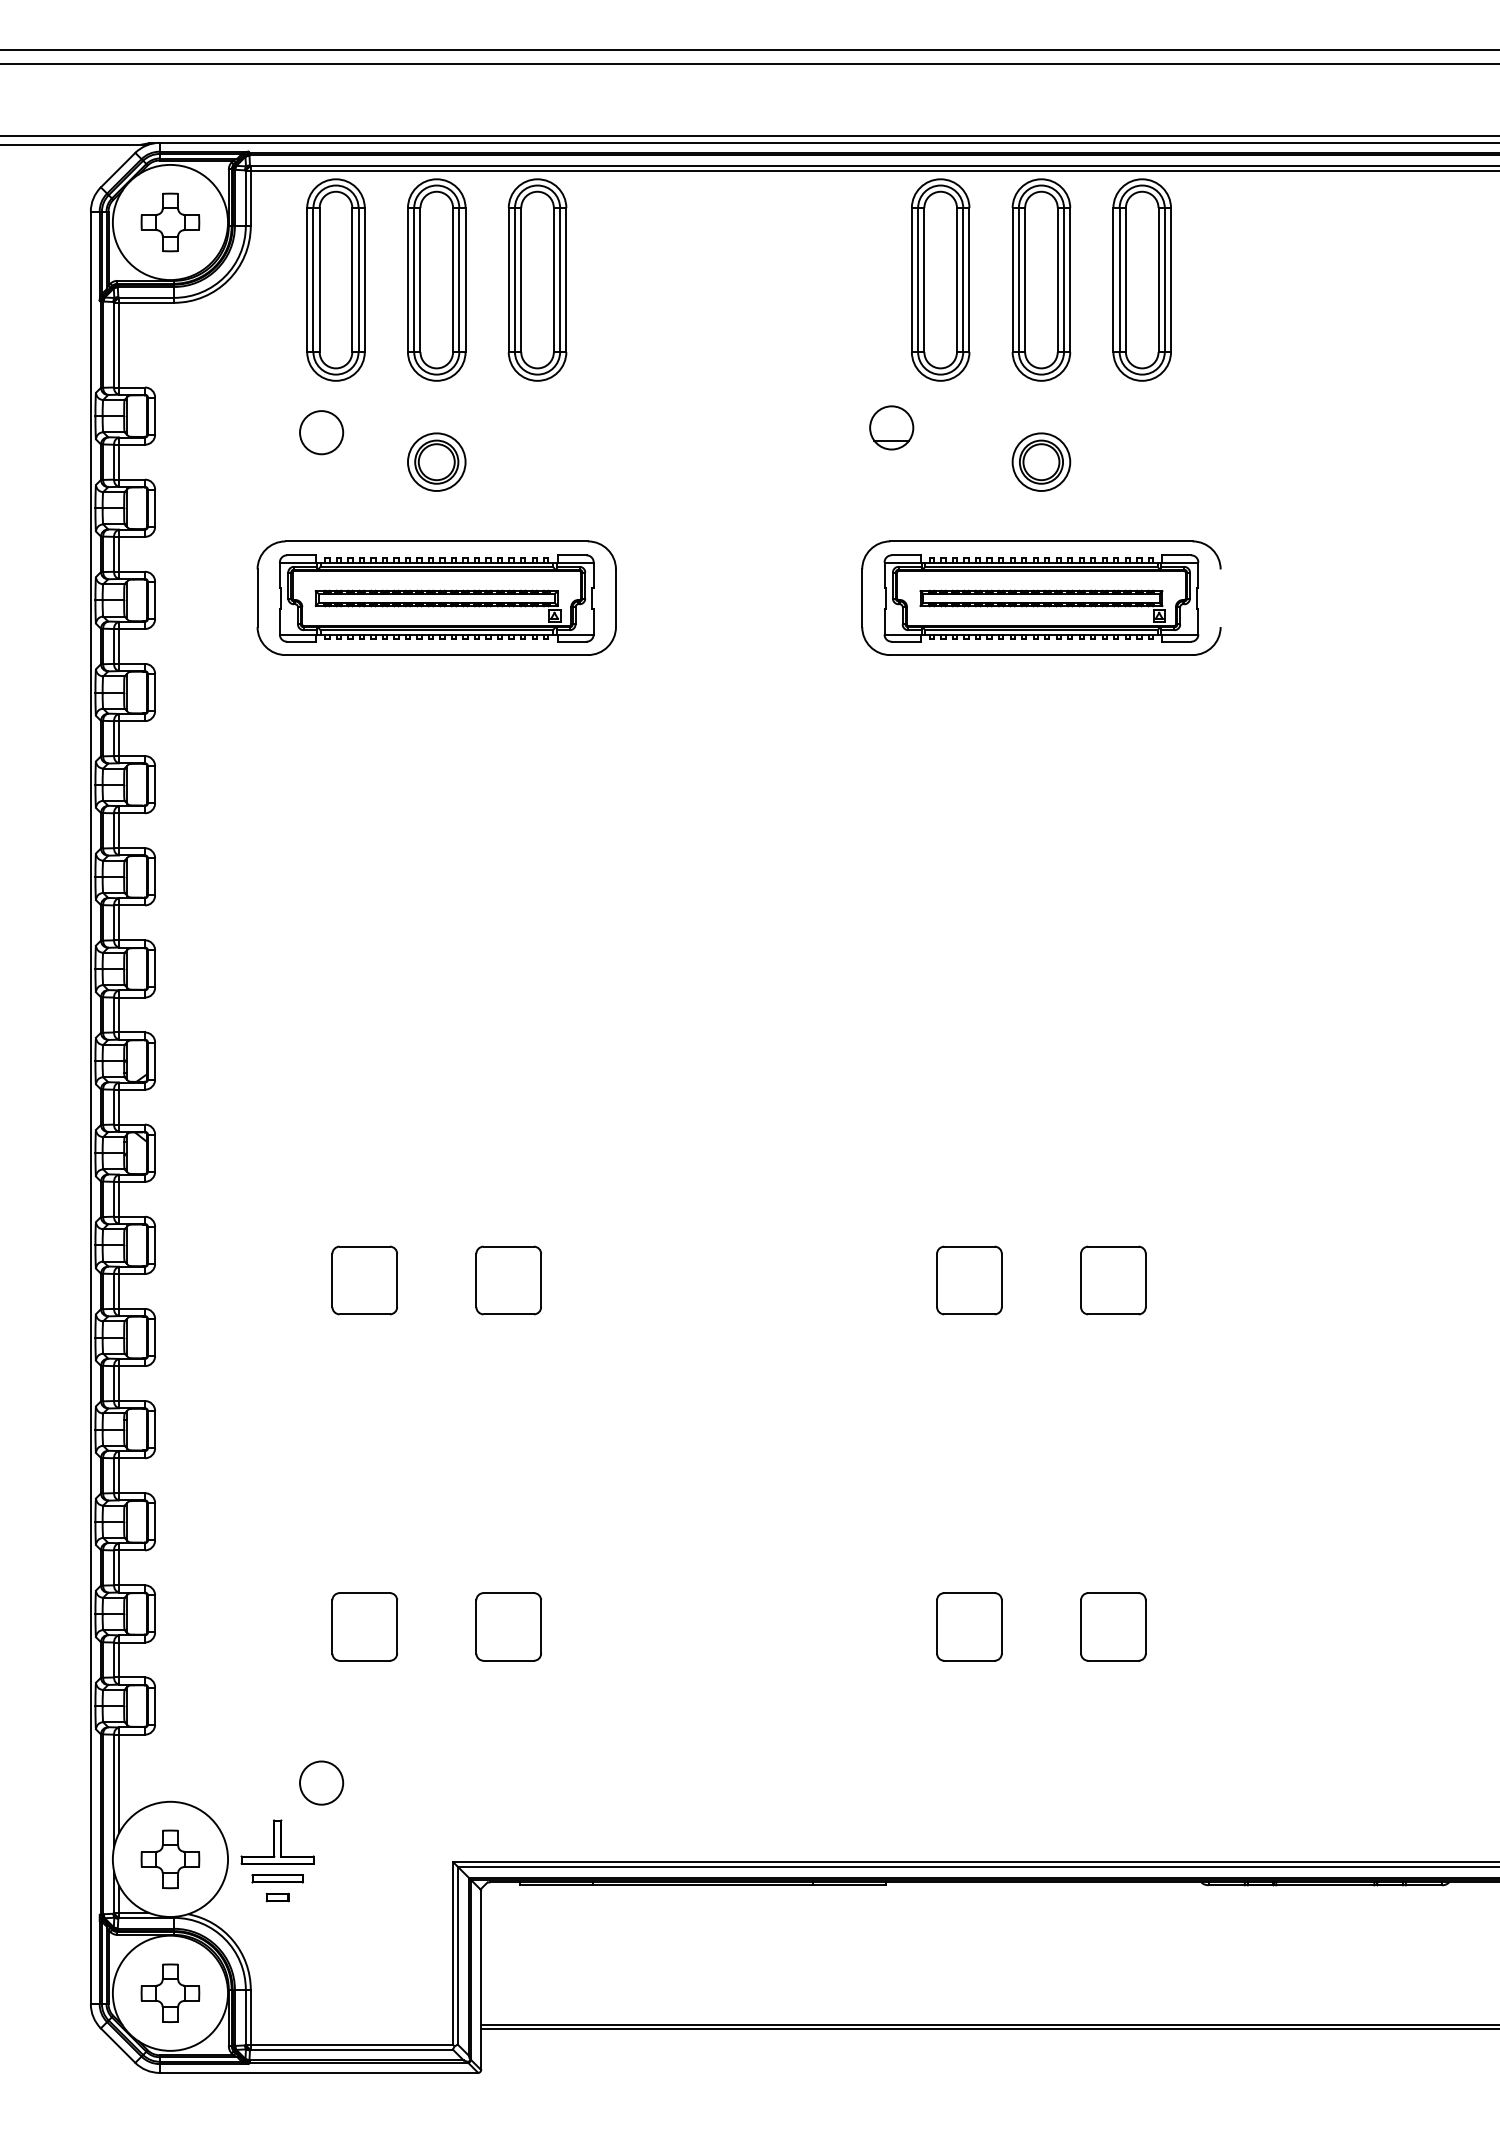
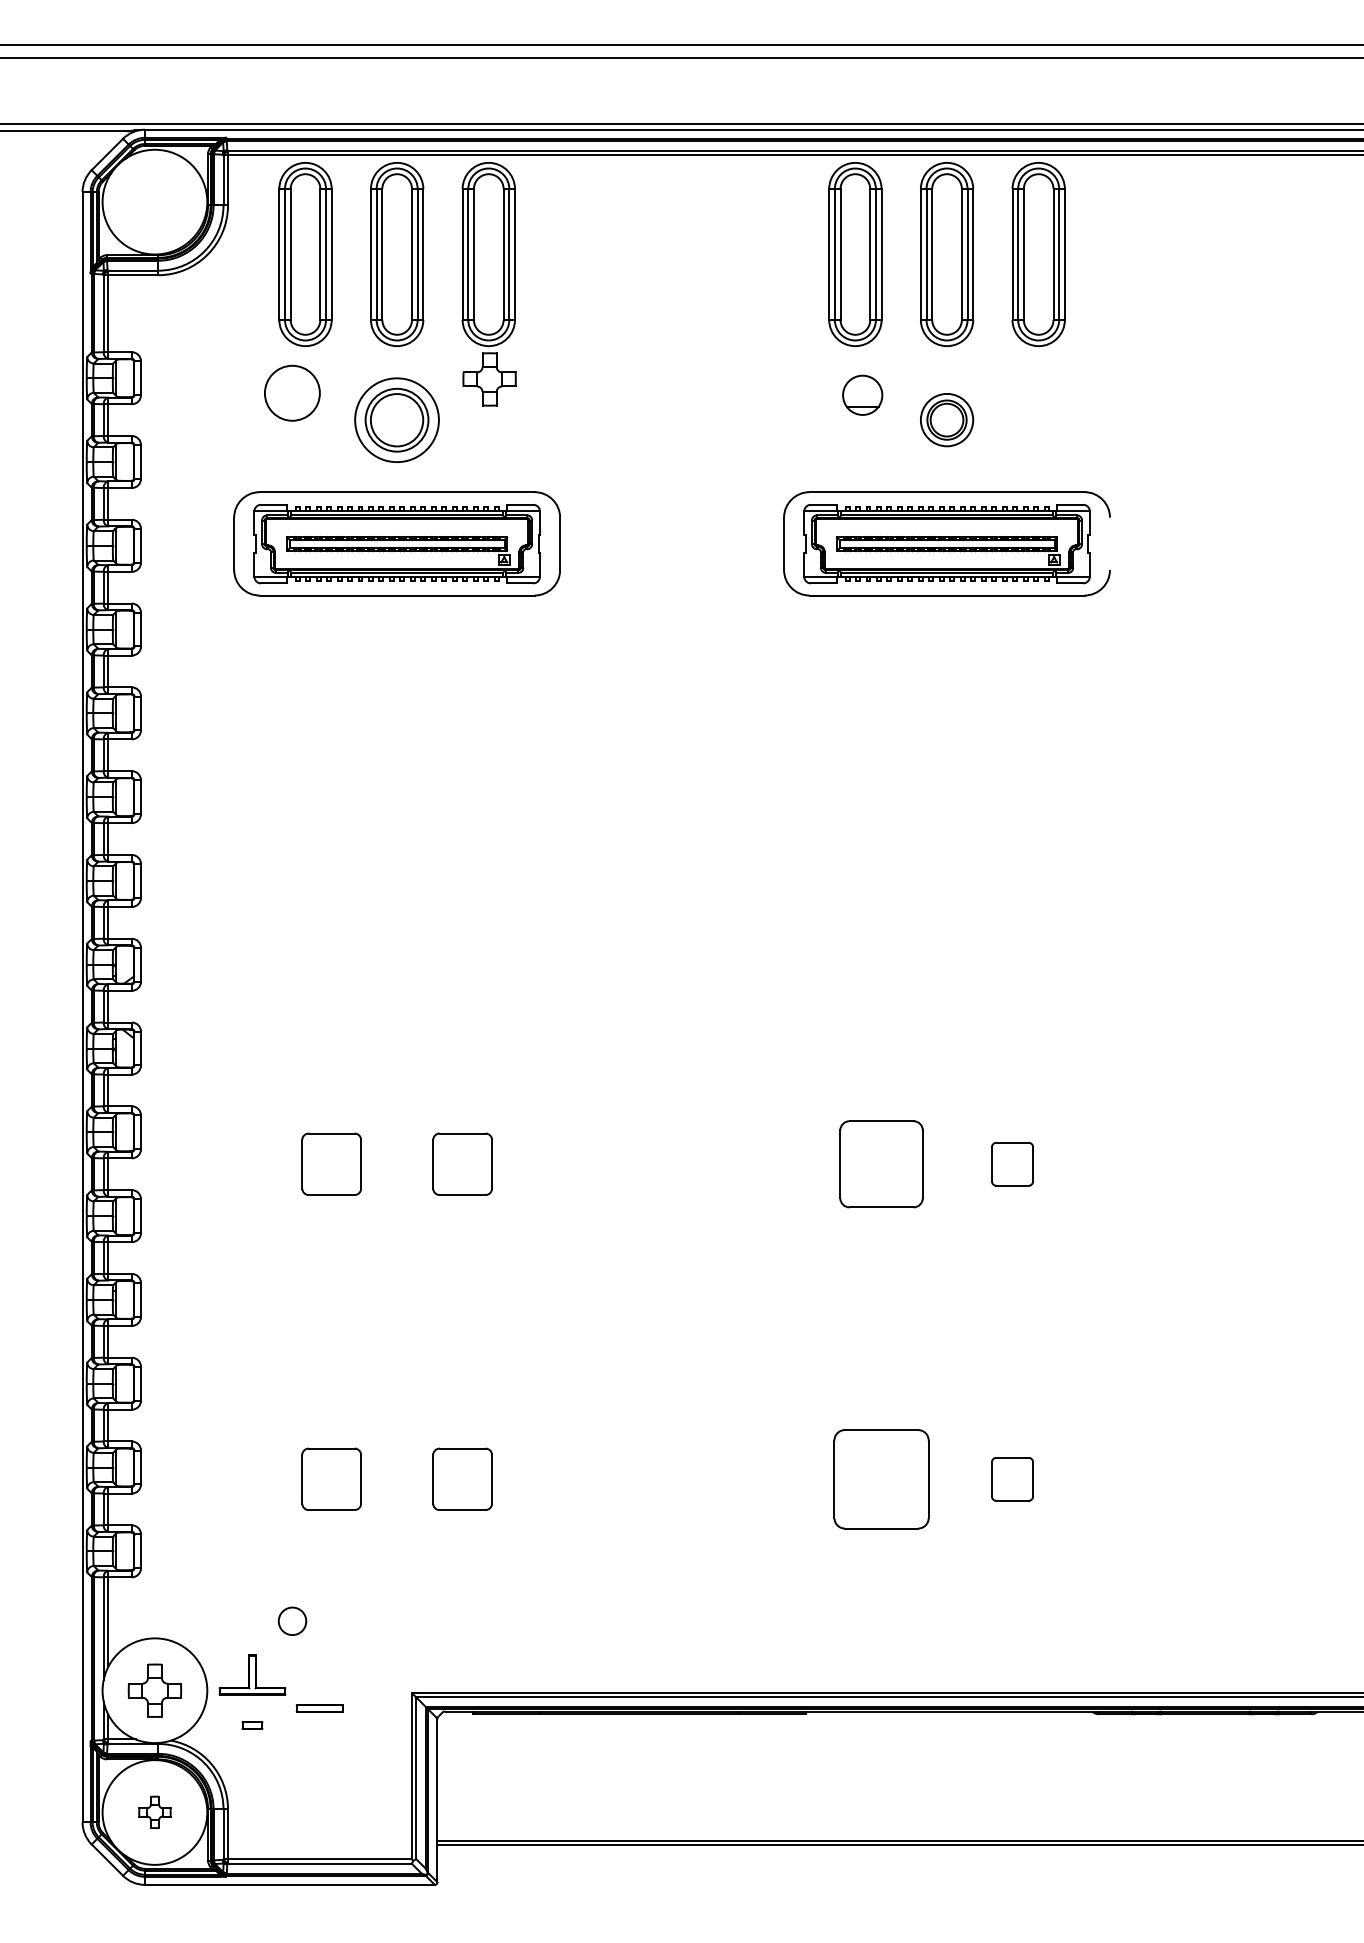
part: (170, 222) -> (489, 379), moved
part: (891, 427) -> (862, 394), moved
circle: (321, 432) -> (292, 393), size x1.4
part: (436, 461) -> (396, 419), size x1.6
part: (969, 1280) -> (881, 1164), size x1.4
part: (1113, 1280) -> (1012, 1164), size x0.7
part: (969, 1626) -> (881, 1478), size x1.6
part: (1113, 1626) -> (1012, 1478), size x0.7
circle: (321, 1782) -> (292, 1620), size x0.7
part: (277, 1878) -> (319, 1708), moved
part: (170, 1992) -> (155, 1811), size x0.6

